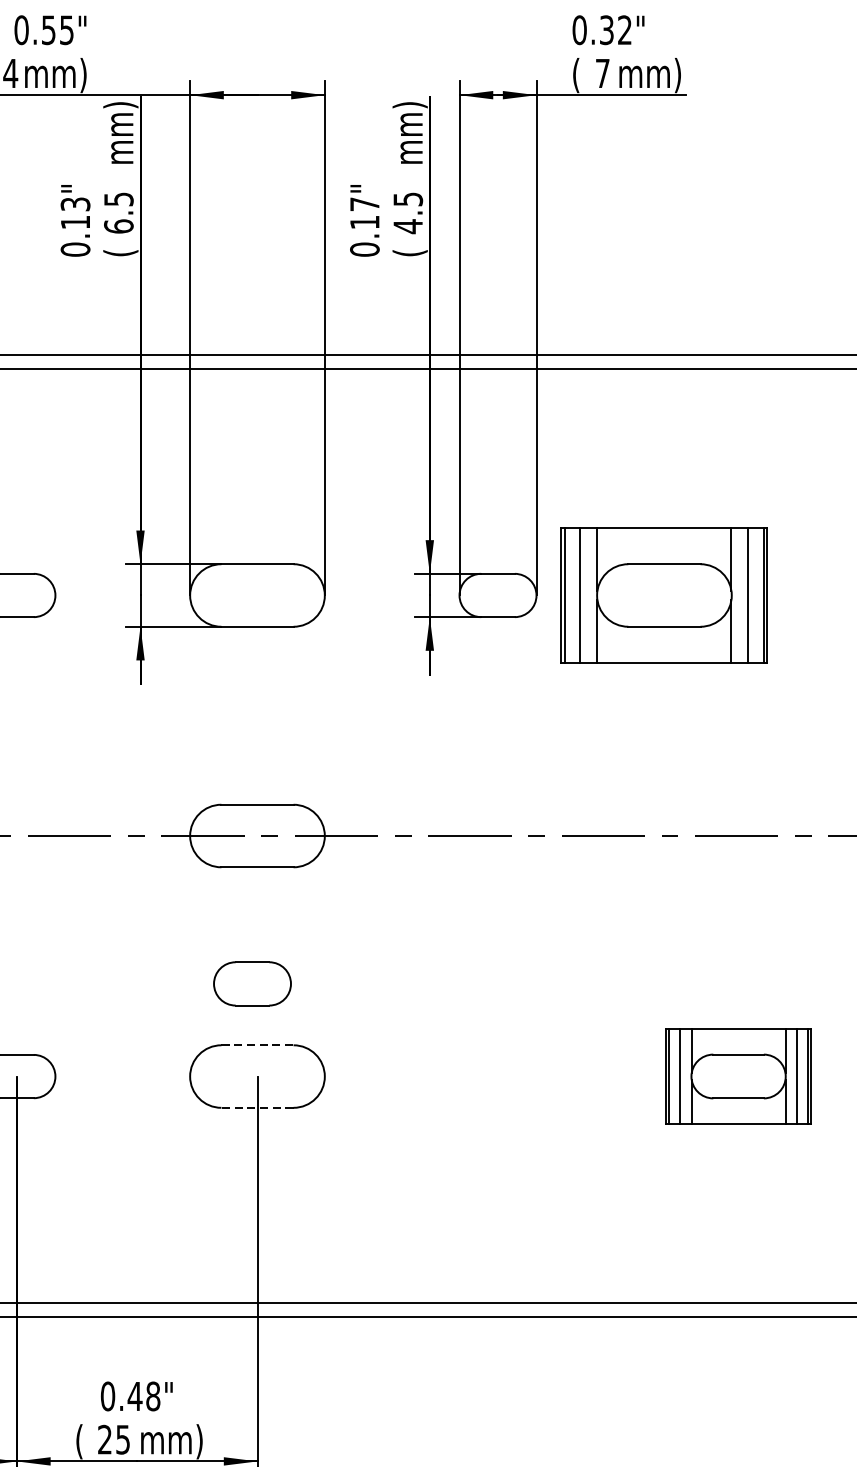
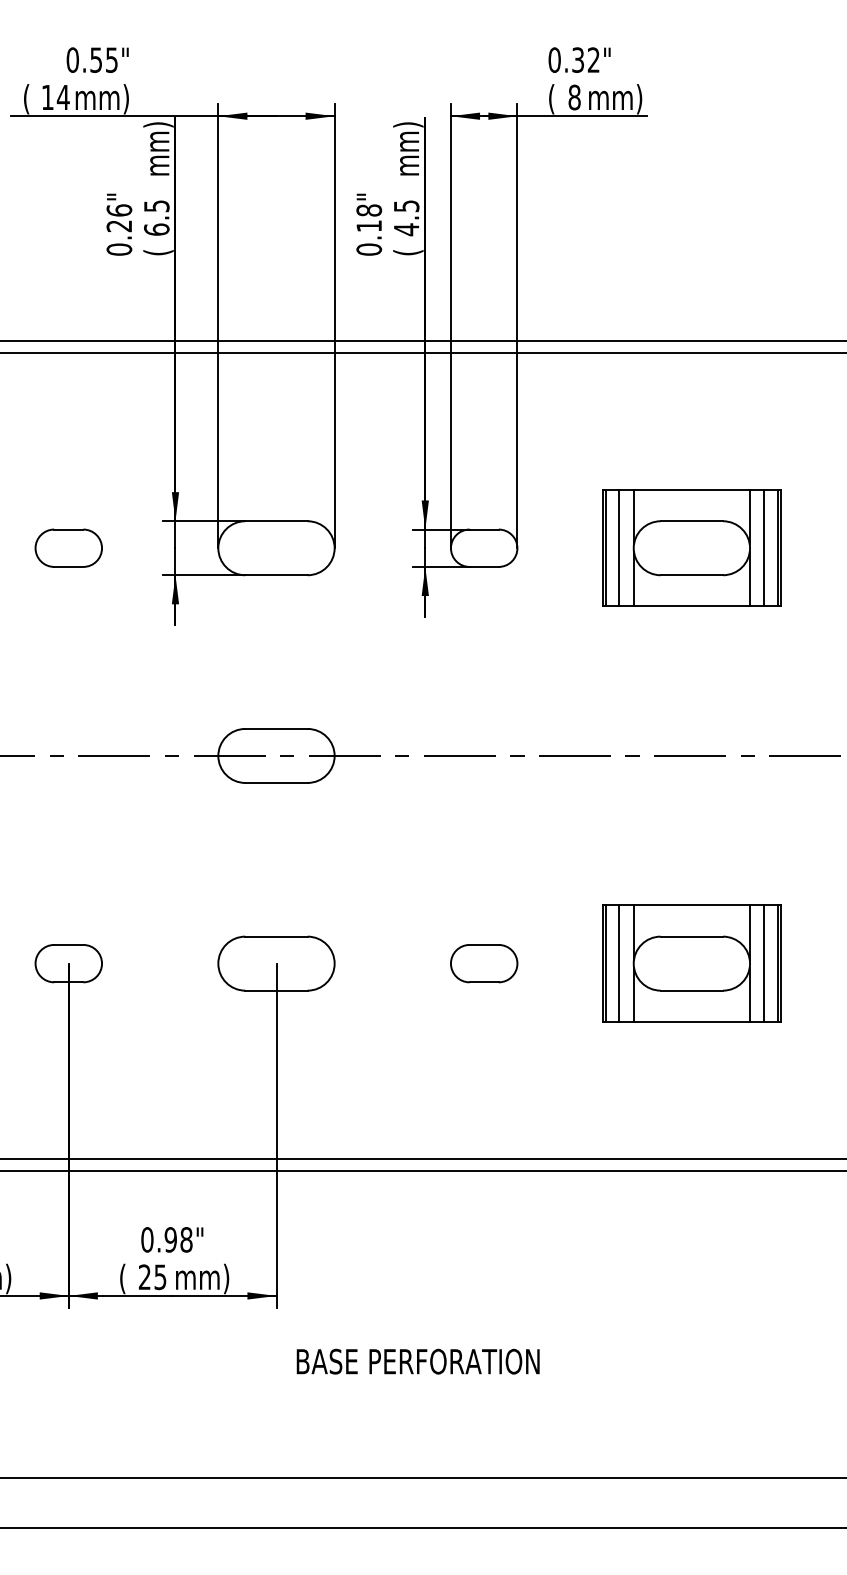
text: (602, 73) -> (574, 97), 7 -> 8
text: (365, 204) -> (369, 210), 0.17" -> 0.18"
text: (75, 213) -> (119, 218), 0.13" -> 0.26"
part: (663, 594) -> (691, 547), moved
part: (252, 983) -> (484, 963), moved
line: (257, 1045) -> (276, 936), dashed -> solid
part: (738, 1076) -> (691, 963), size x1.43
line: (257, 1107) -> (276, 990), dashed -> solid
text: (134, 1396) -> (170, 1239), 0.48" -> 0.98"

